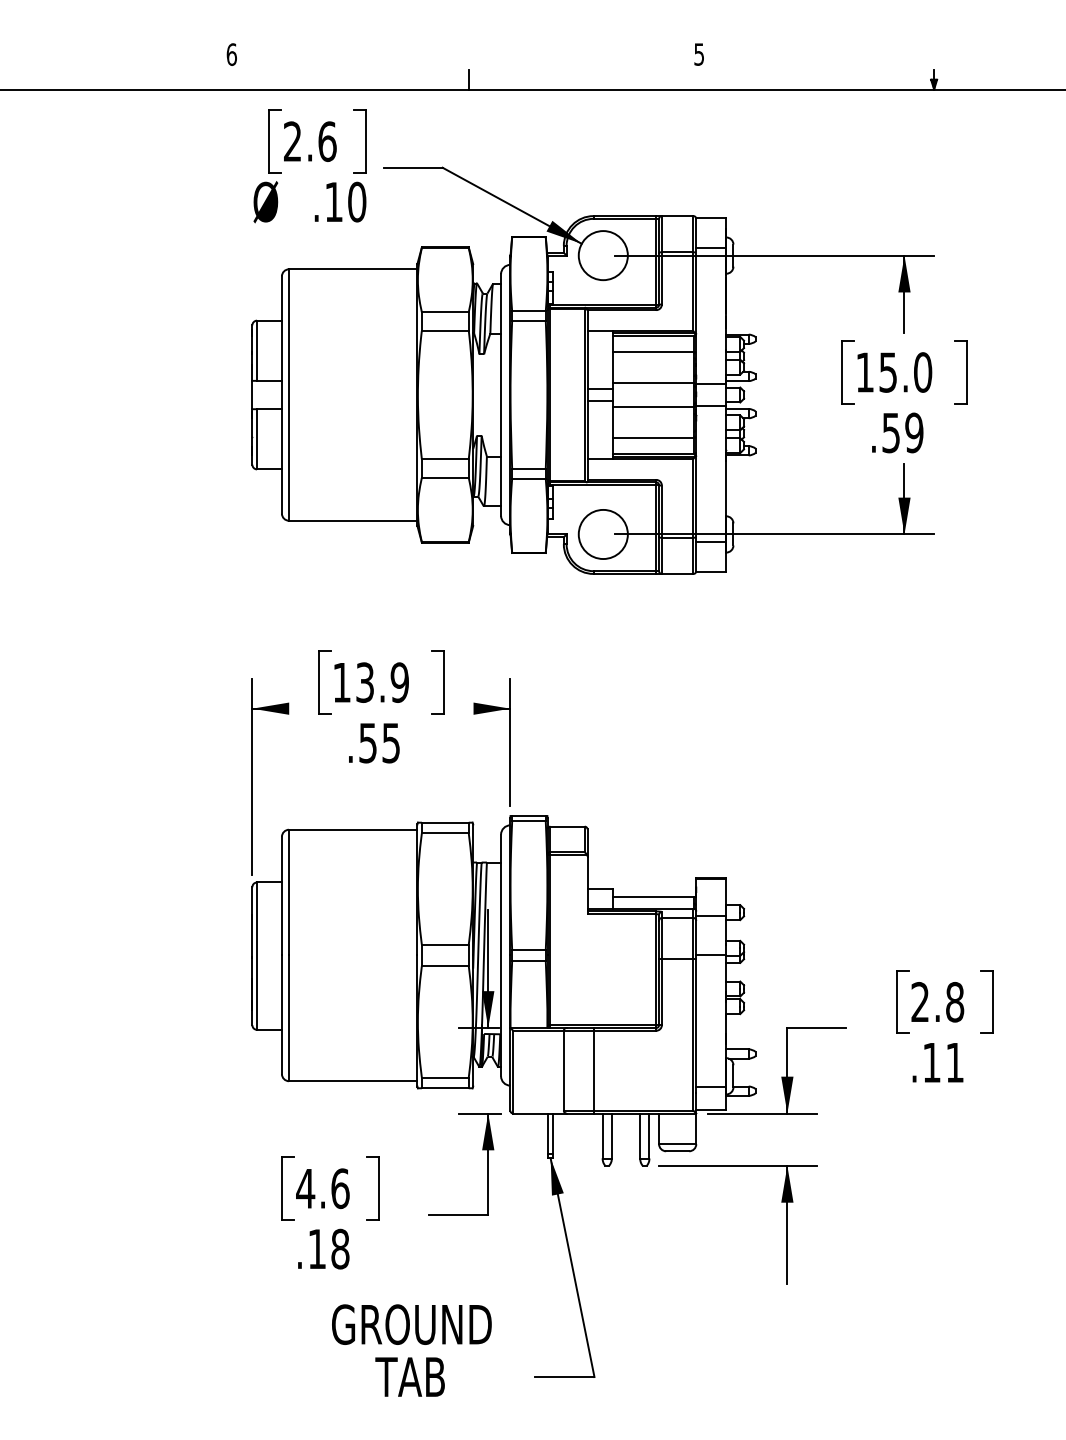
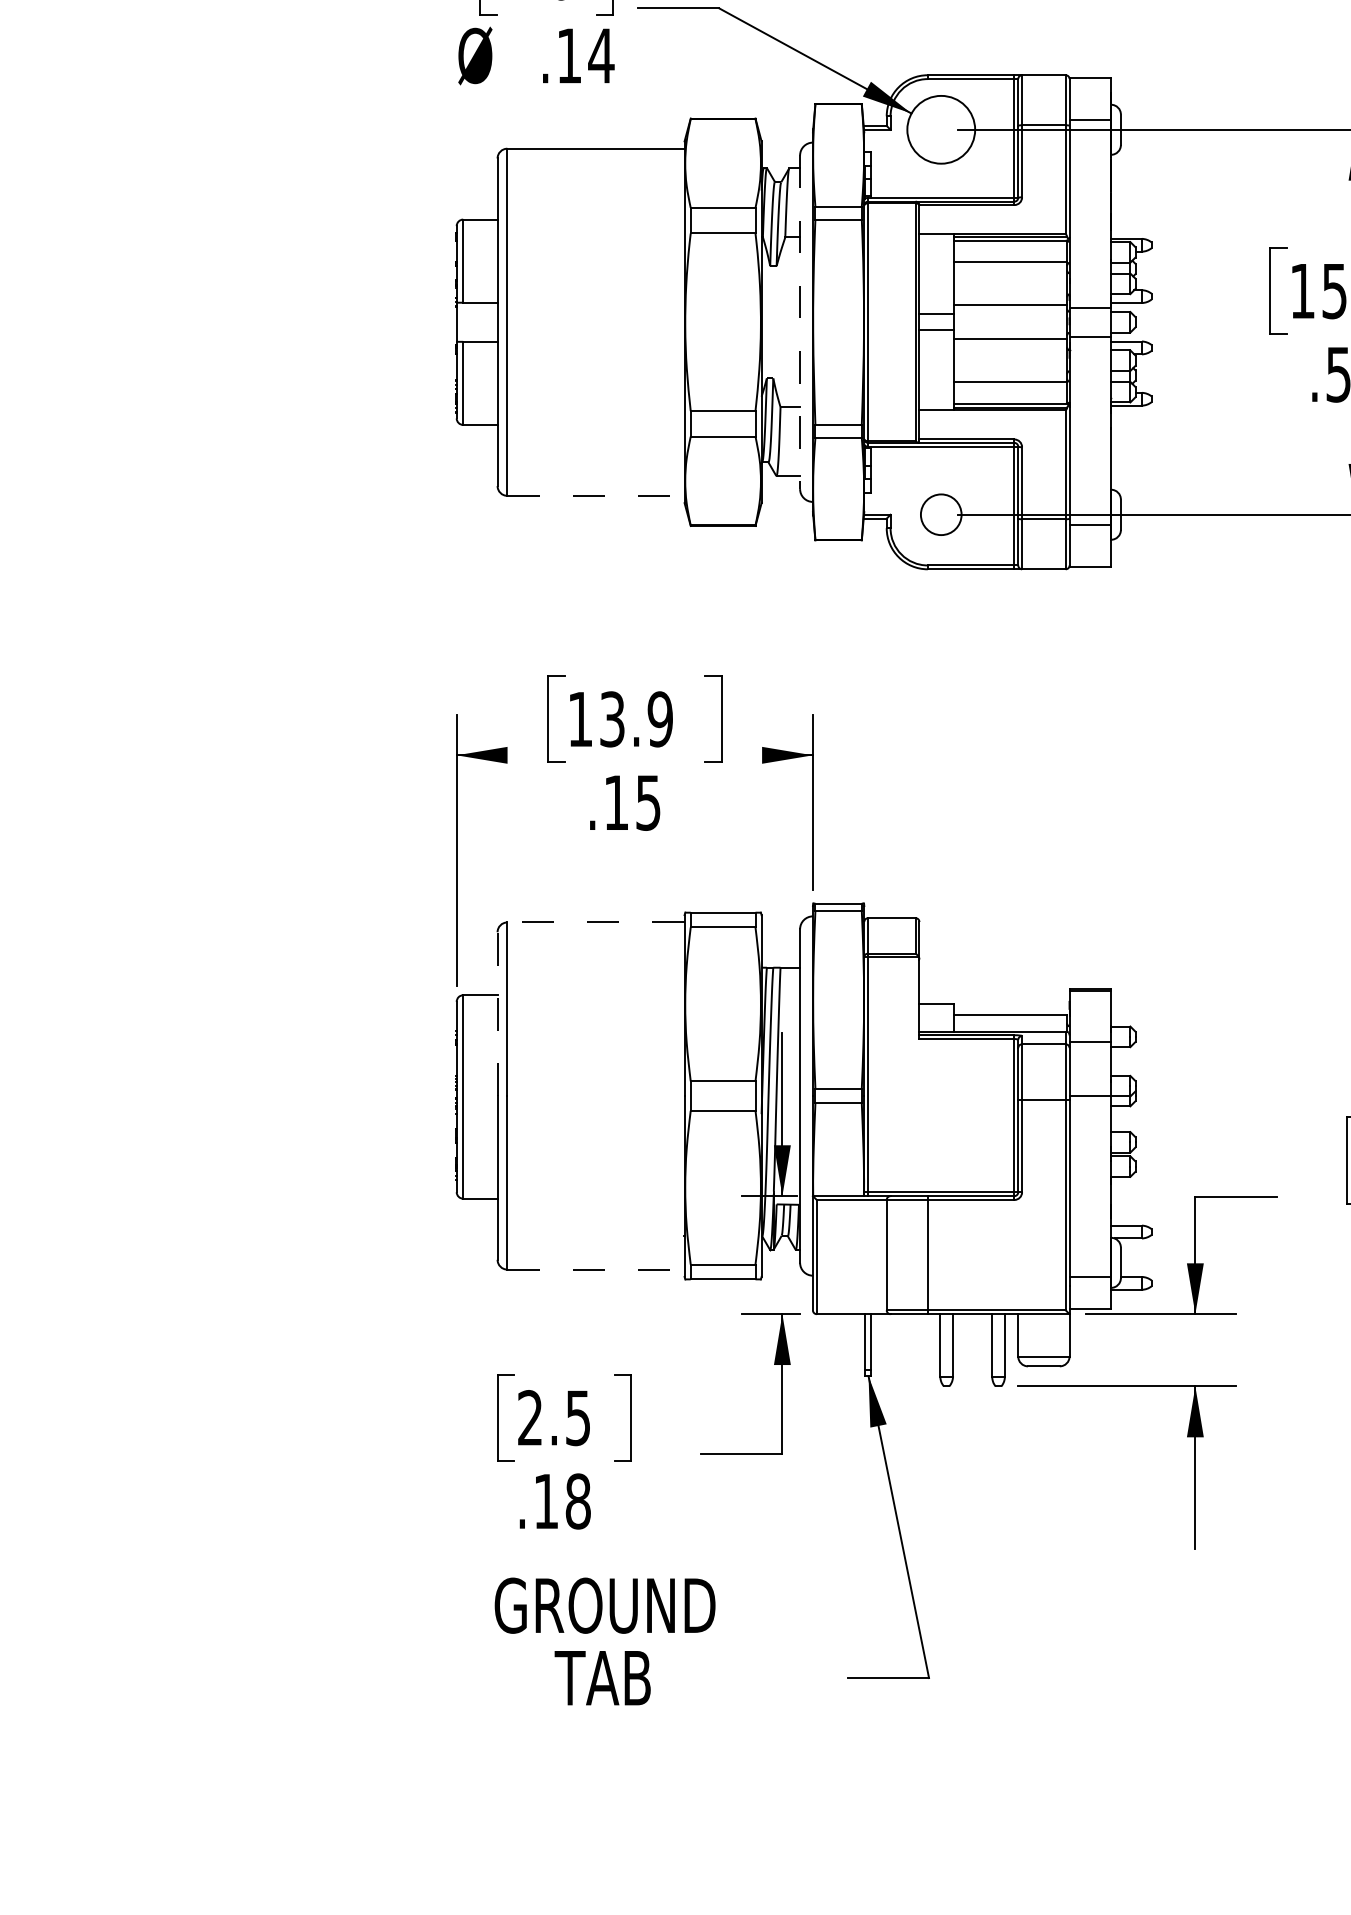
text: (356, 201) -> (600, 55), .10 -> .14
line: (501, 395) -> (800, 322), solid -> dashed
line: (353, 520) -> (596, 495), solid -> dashed
circle: (602, 534) -> (940, 514), size x0.6
text: (367, 743) -> (615, 803), .55 -> .15
line: (352, 829) -> (594, 922), solid -> dashed
line: (281, 895) -> (496, 1013), solid -> dashed
line: (353, 1081) -> (596, 1270), solid -> dashed
text: (322, 1188) -> (553, 1417), 4.6 -> 2.5
text: (411, 1350) -> (604, 1641), moved

